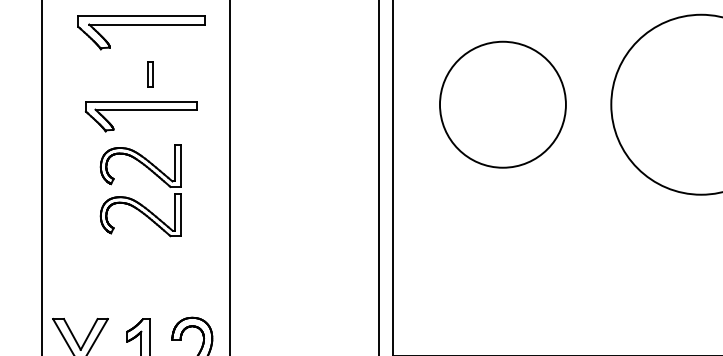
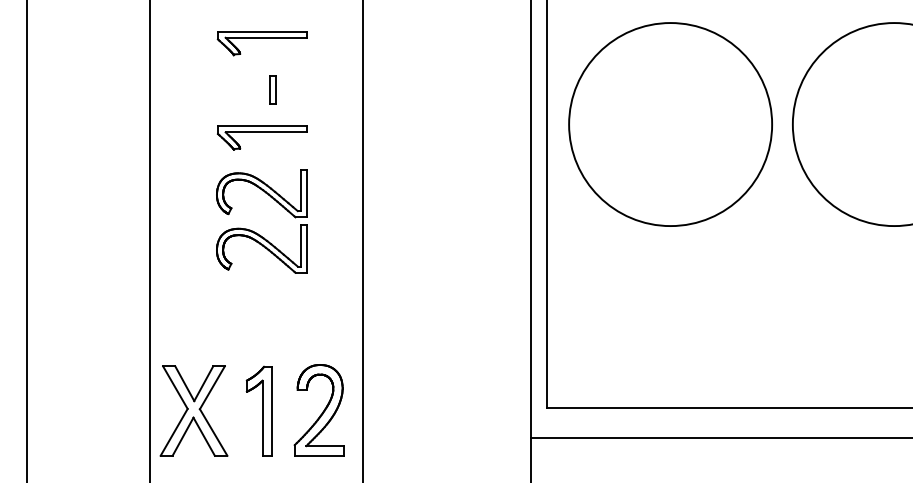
part: (140, 32) -> (261, 43), size x0.62
circle: (502, 104) -> (670, 124), size x1.43
part: (141, 116) -> (262, 137), size x0.71

